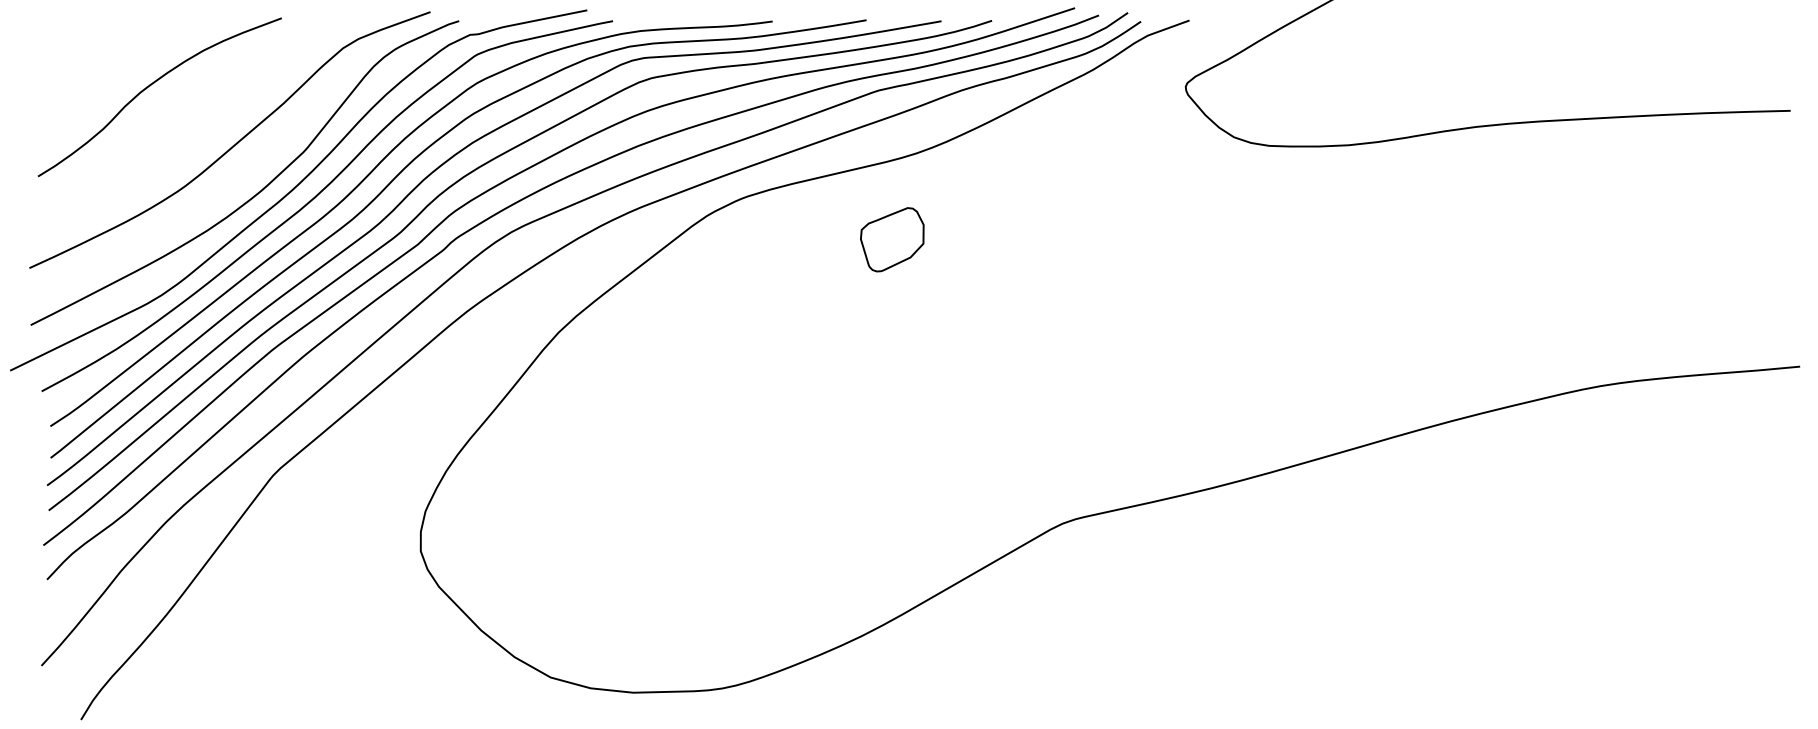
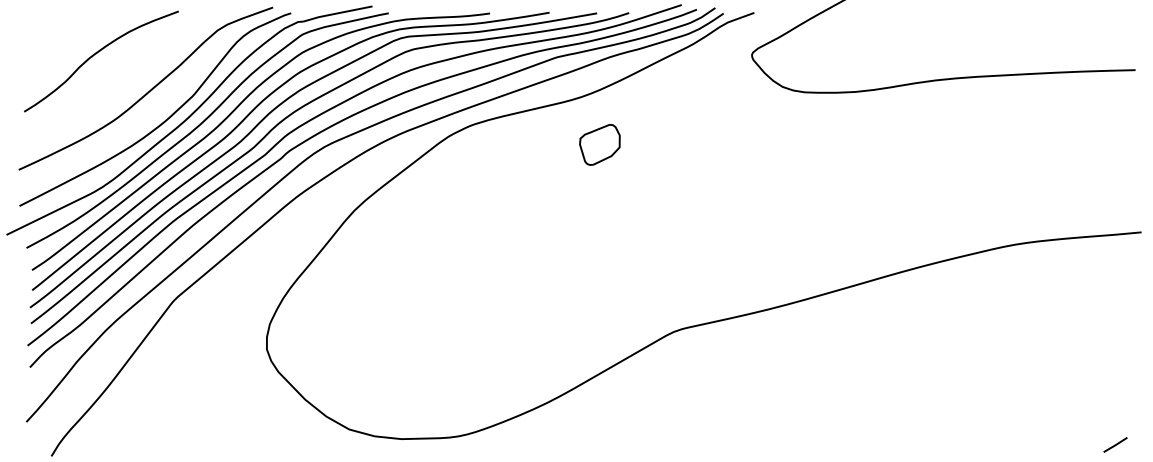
part: (891, 239) -> (599, 144), moved
line: (1759, 701) -> (1115, 444), added

